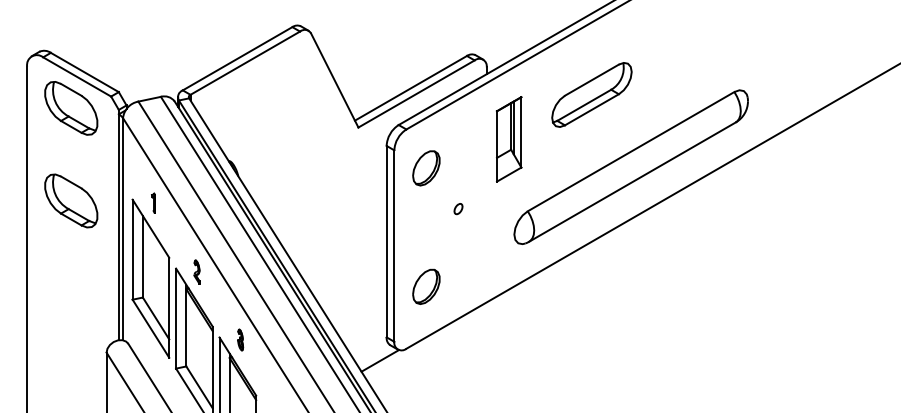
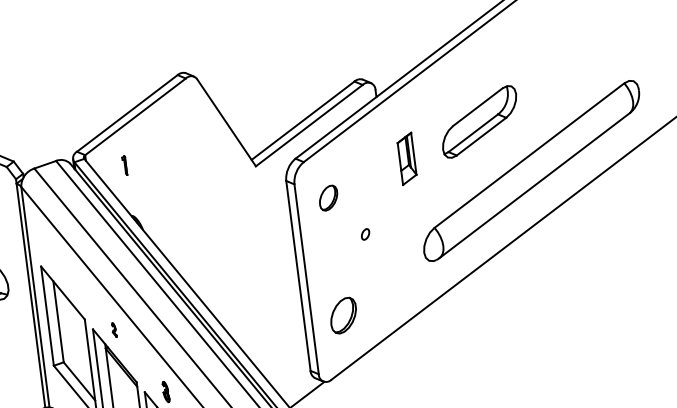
part: (591, 94) -> (479, 121), moved
part: (509, 139) -> (407, 158), size x0.6
part: (426, 168) -> (328, 198), size x0.7
line: (153, 202) -> (124, 164), moved
part: (196, 271) -> (113, 329), size x0.6

